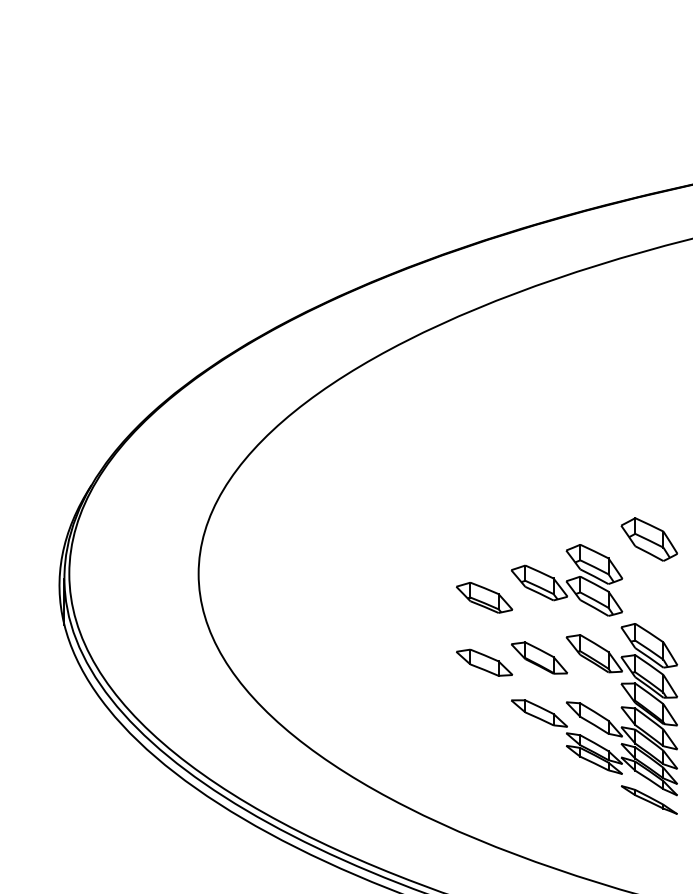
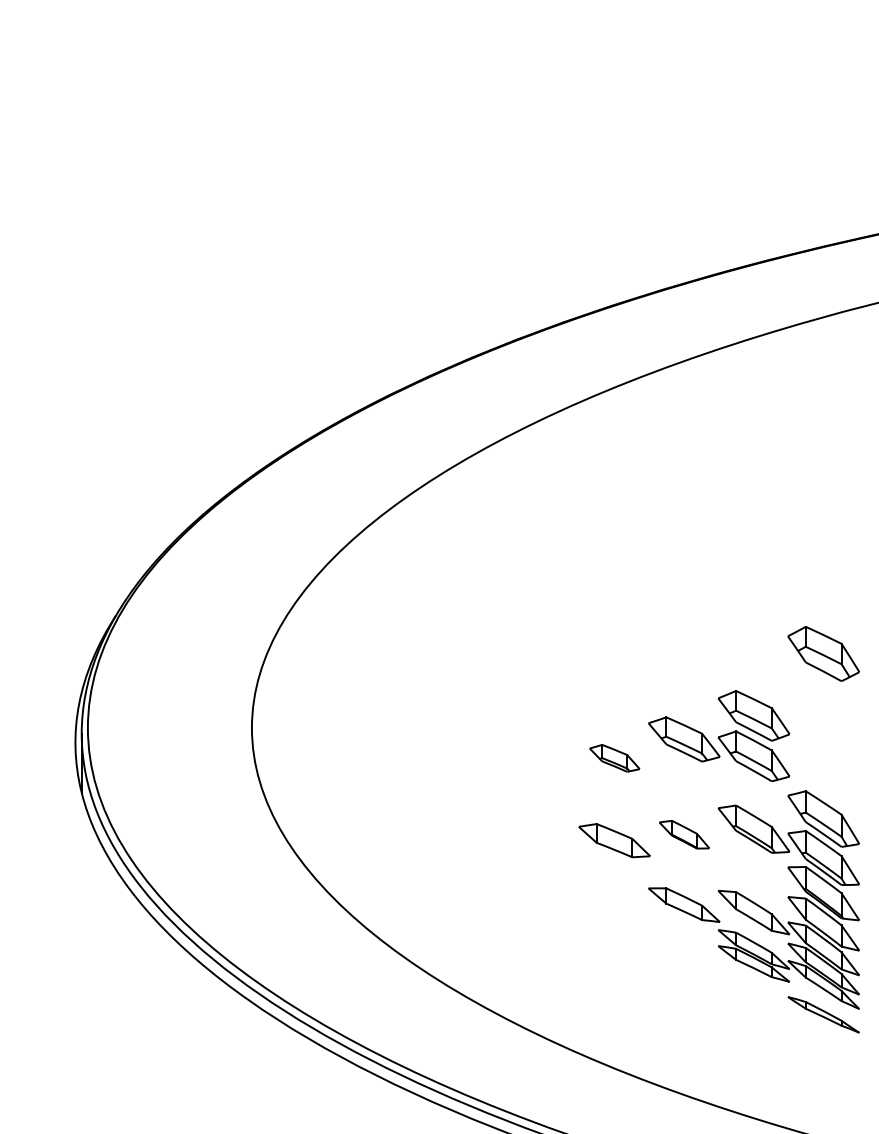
part: (649, 539) -> (823, 653), moved
part: (484, 597) -> (614, 757), size x0.7
part: (539, 657) -> (684, 834), size x0.7

